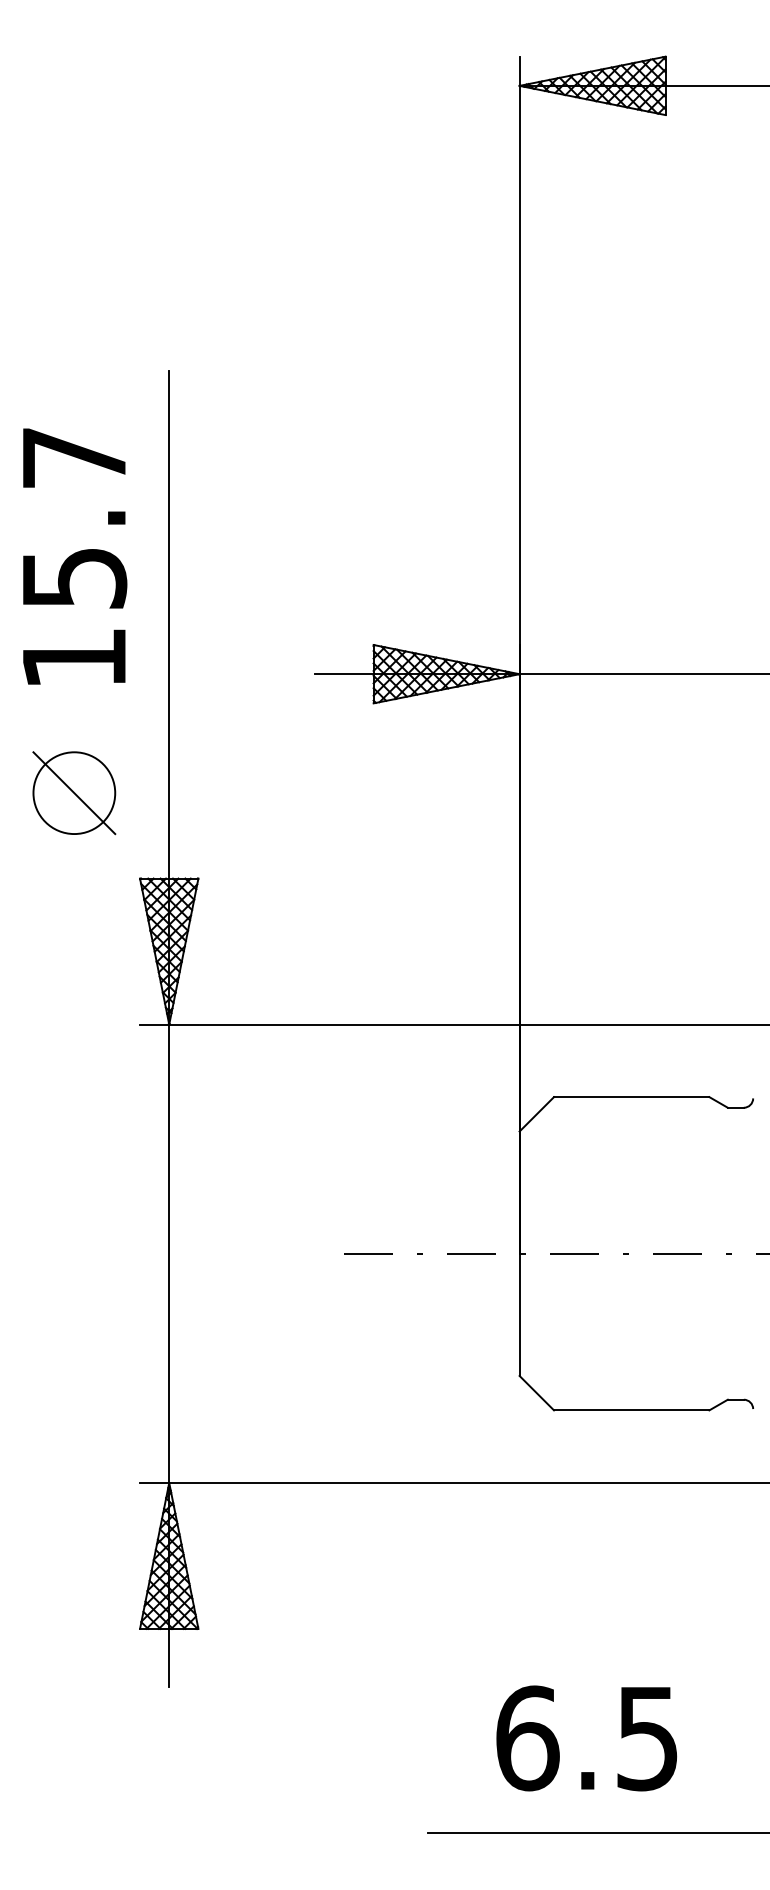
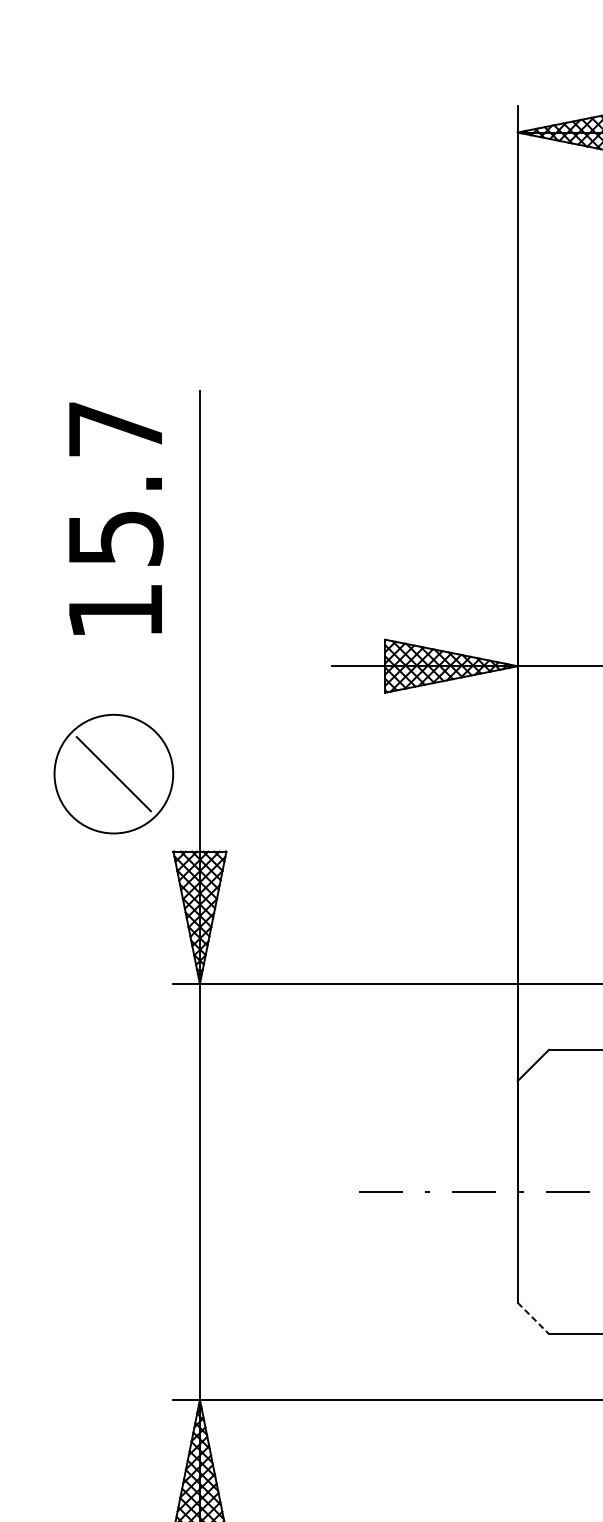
text: (75, 556) -> (116, 518), moved
circle: (74, 793) -> (114, 774), size x1.6
line: (537, 1393) -> (533, 1318), solid -> dashed

